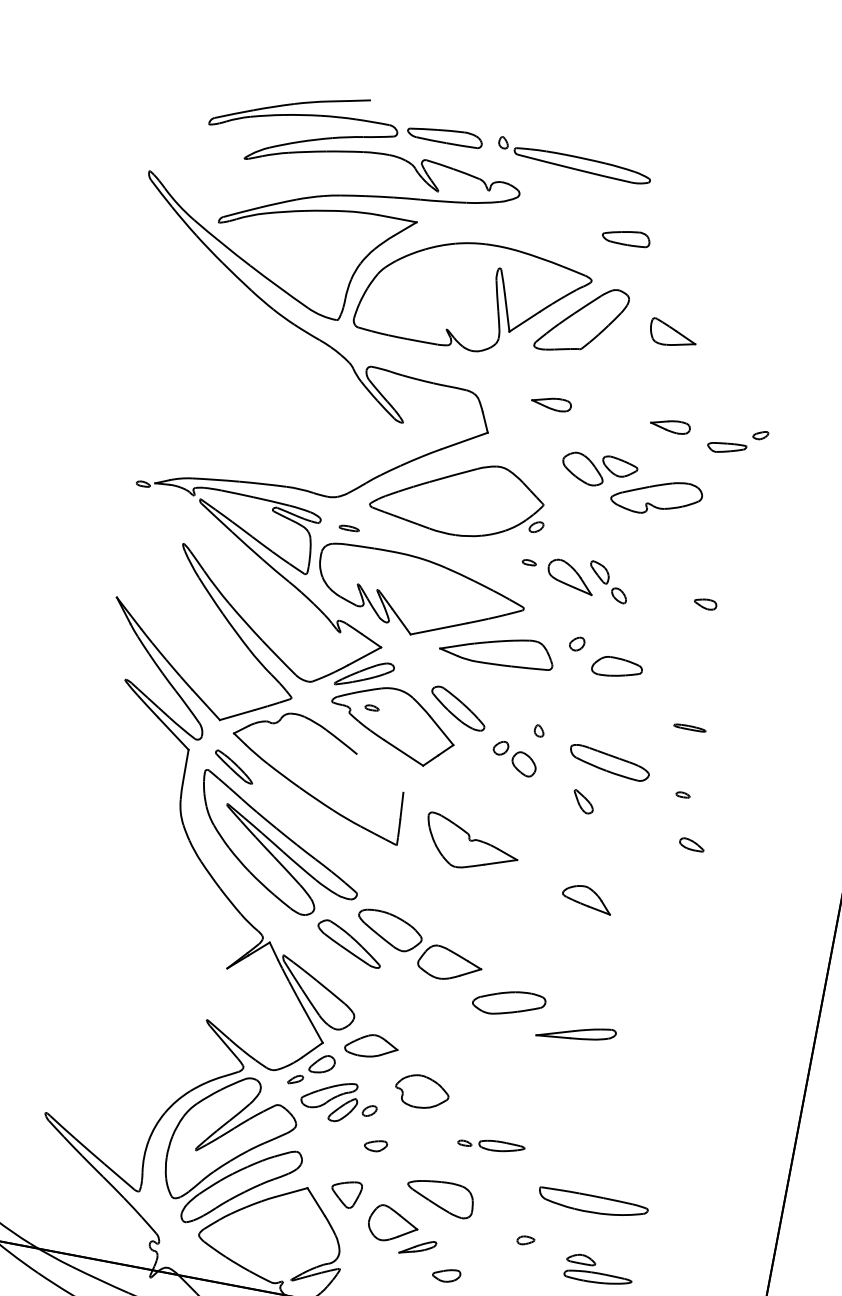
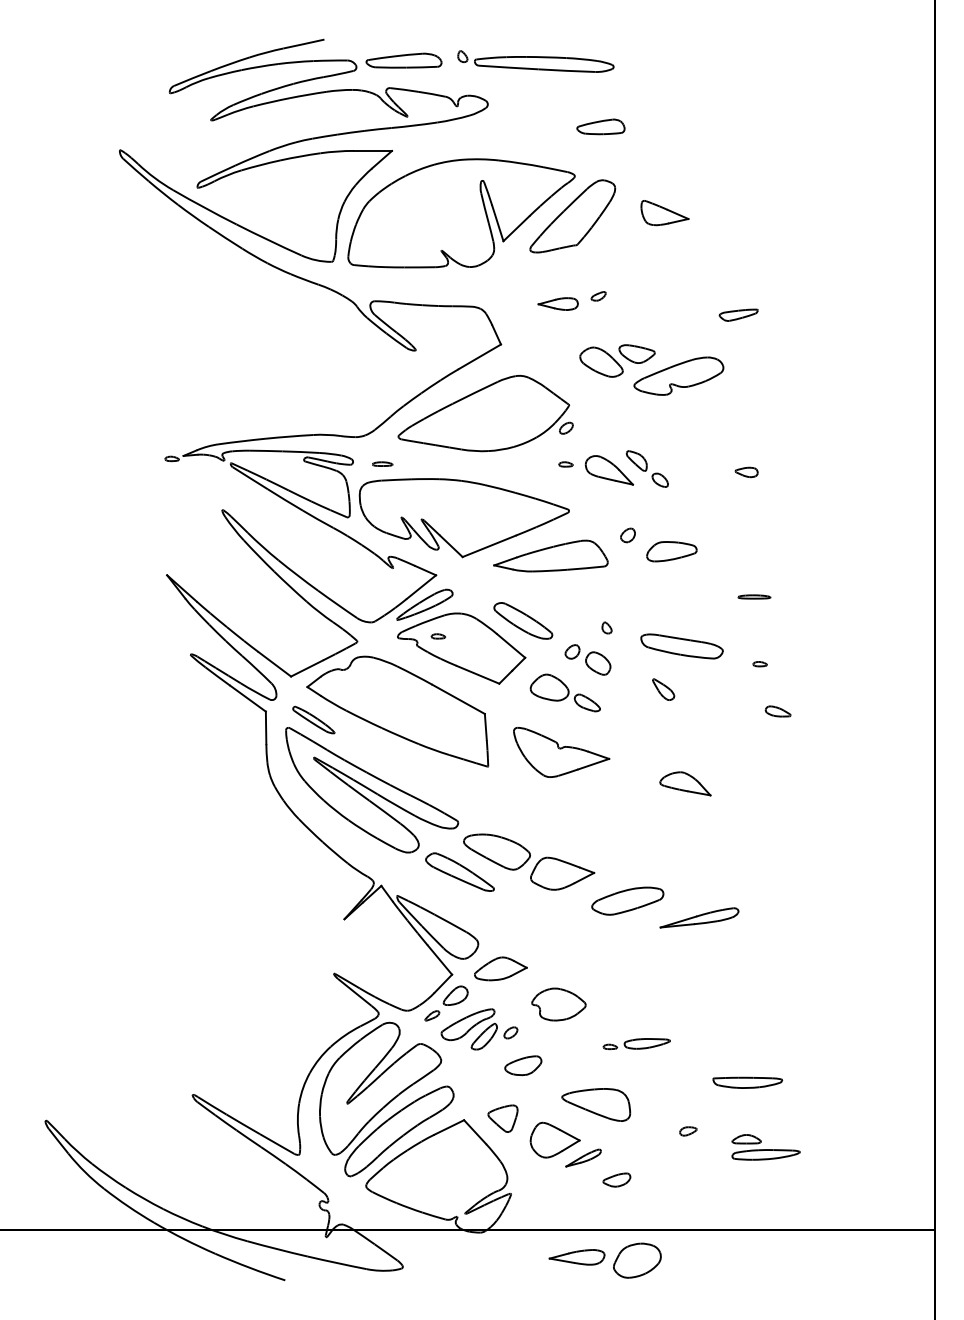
part: (669, 425) -> (678, 303), removed
part: (760, 435) -> (598, 296), moved
line: (380, 772) -> (458, 698), added
part: (485, 786) -> (564, 692), added
part: (376, 1145) -> (523, 1065), size x1.67
part: (593, 1203) -> (747, 1082), size x0.62

